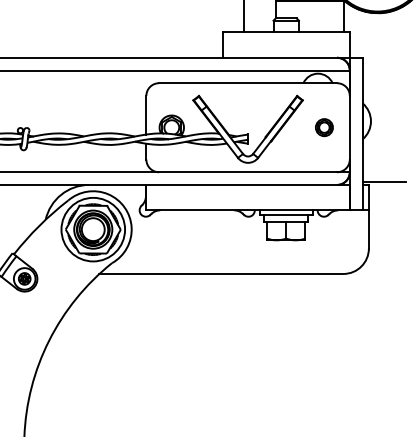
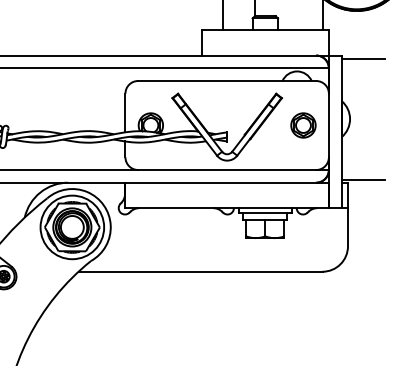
line: (383, 61) -> (362, 59), added
part: (324, 127) -> (303, 125), size x1.43

